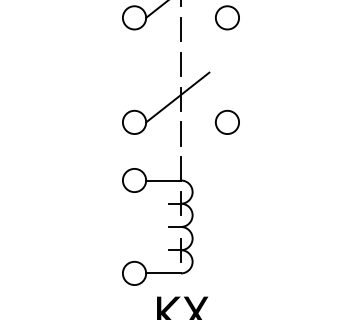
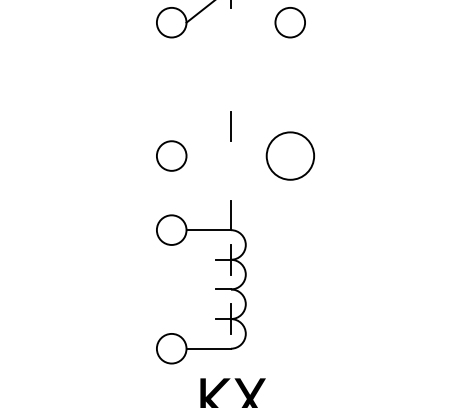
line: (181, 29) -> (231, 37), removed
line: (181, 63) -> (231, 81), removed
line: (177, 97) -> (226, 124), removed
circle: (226, 121) -> (289, 155), size x1.6
line: (181, 133) -> (231, 170), removed

